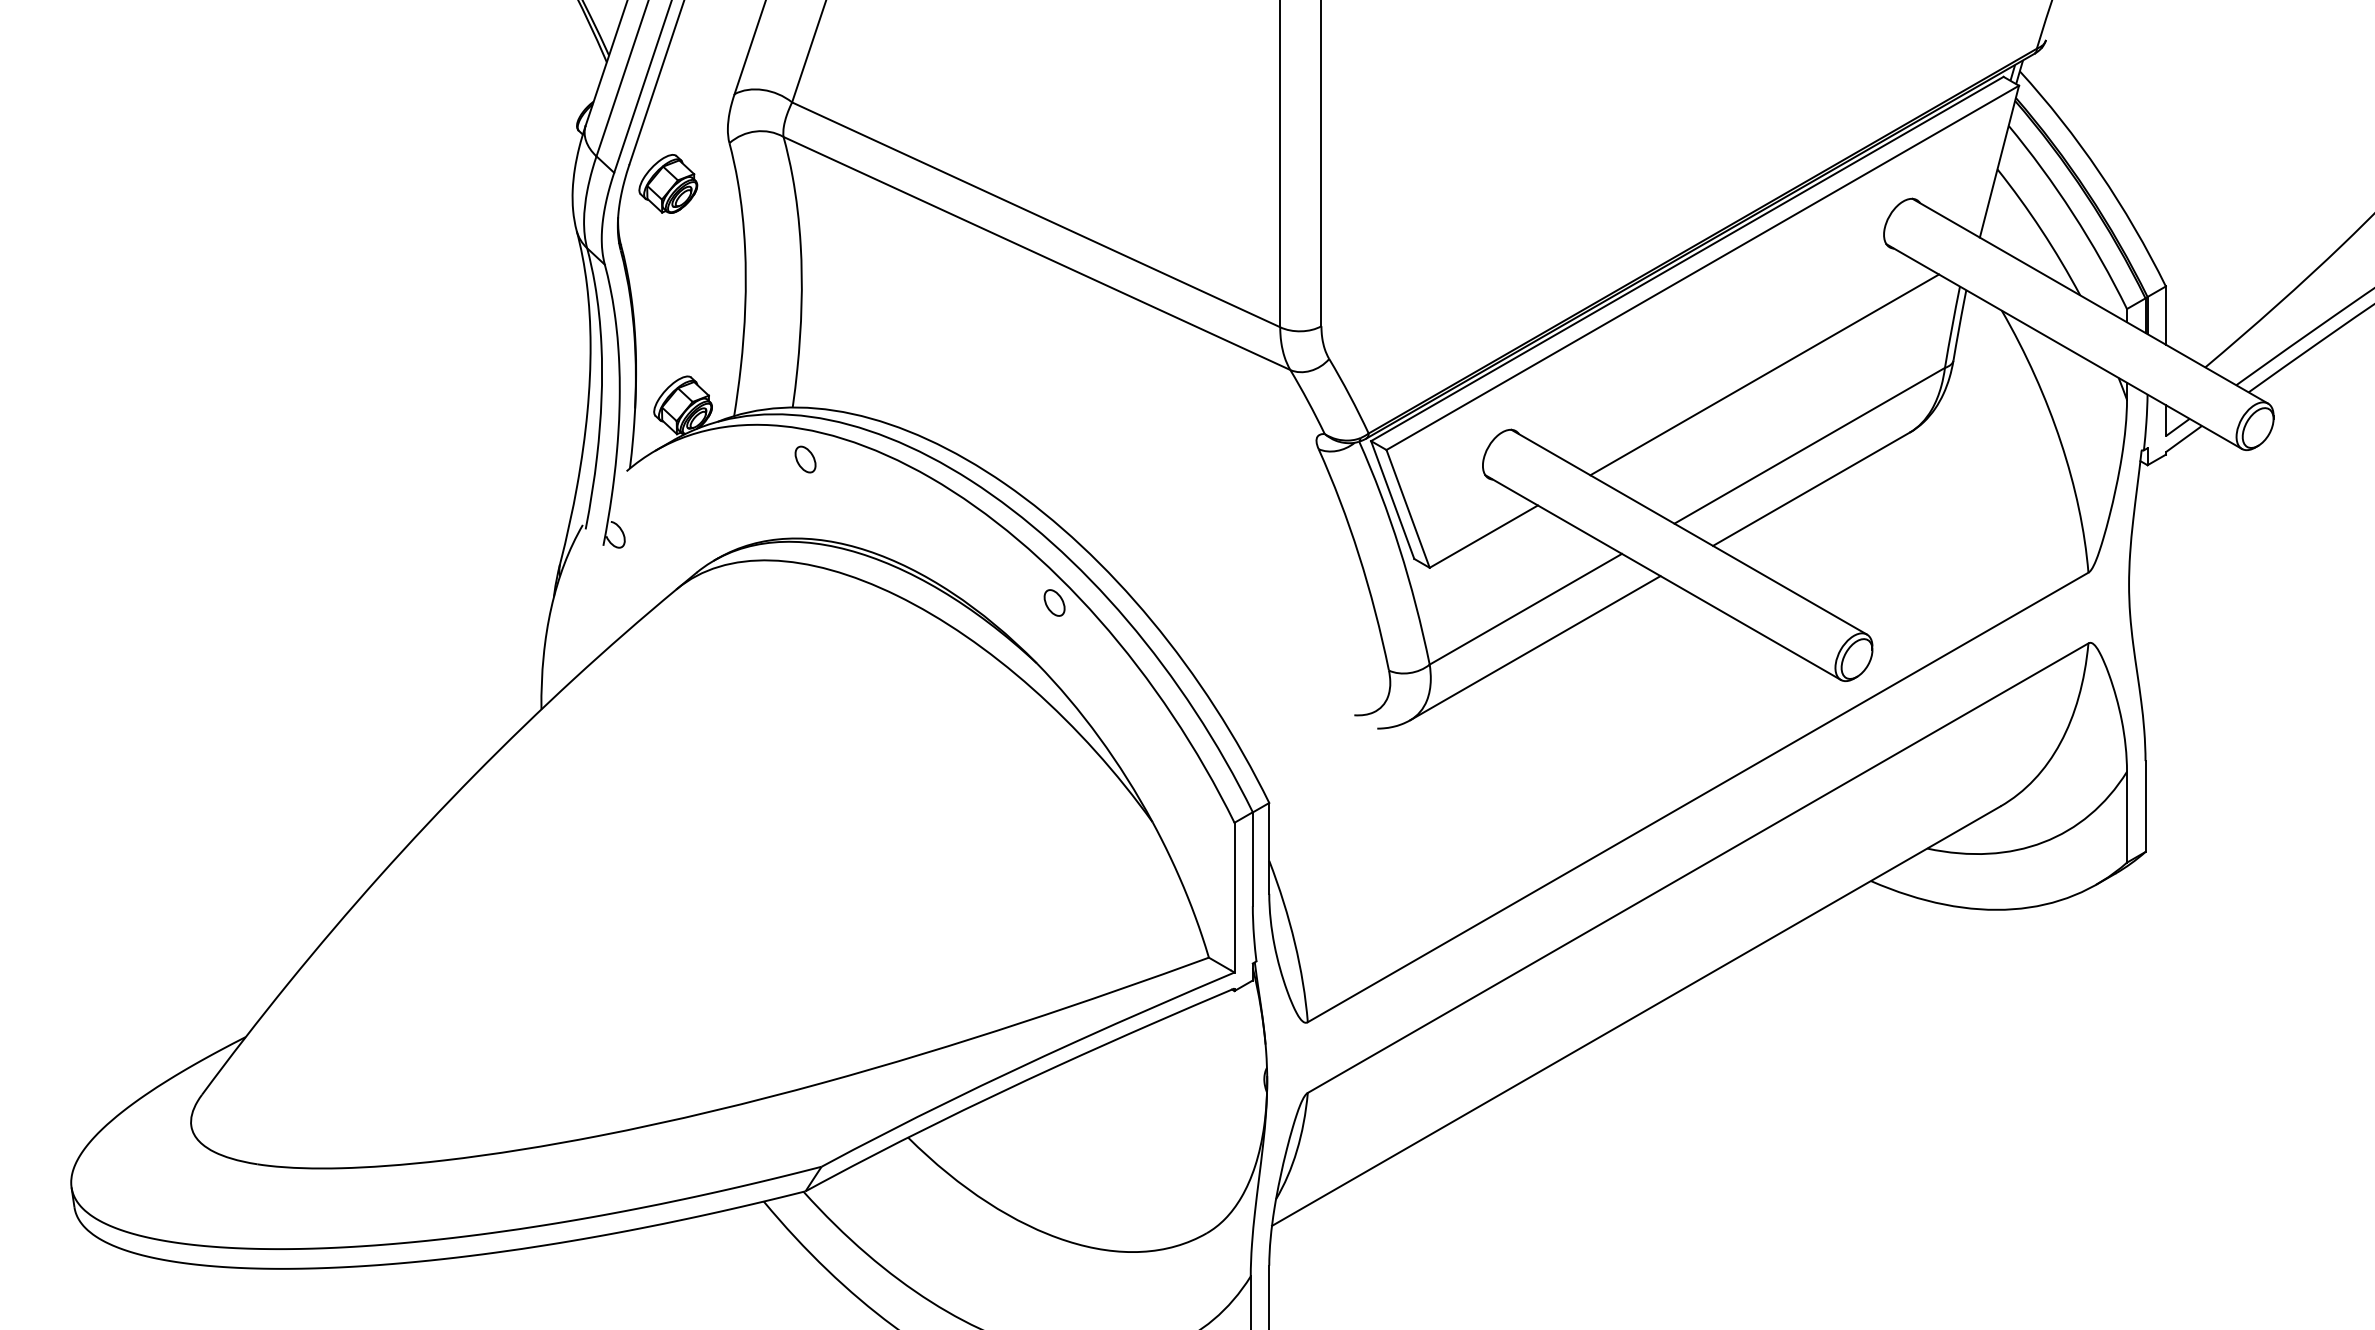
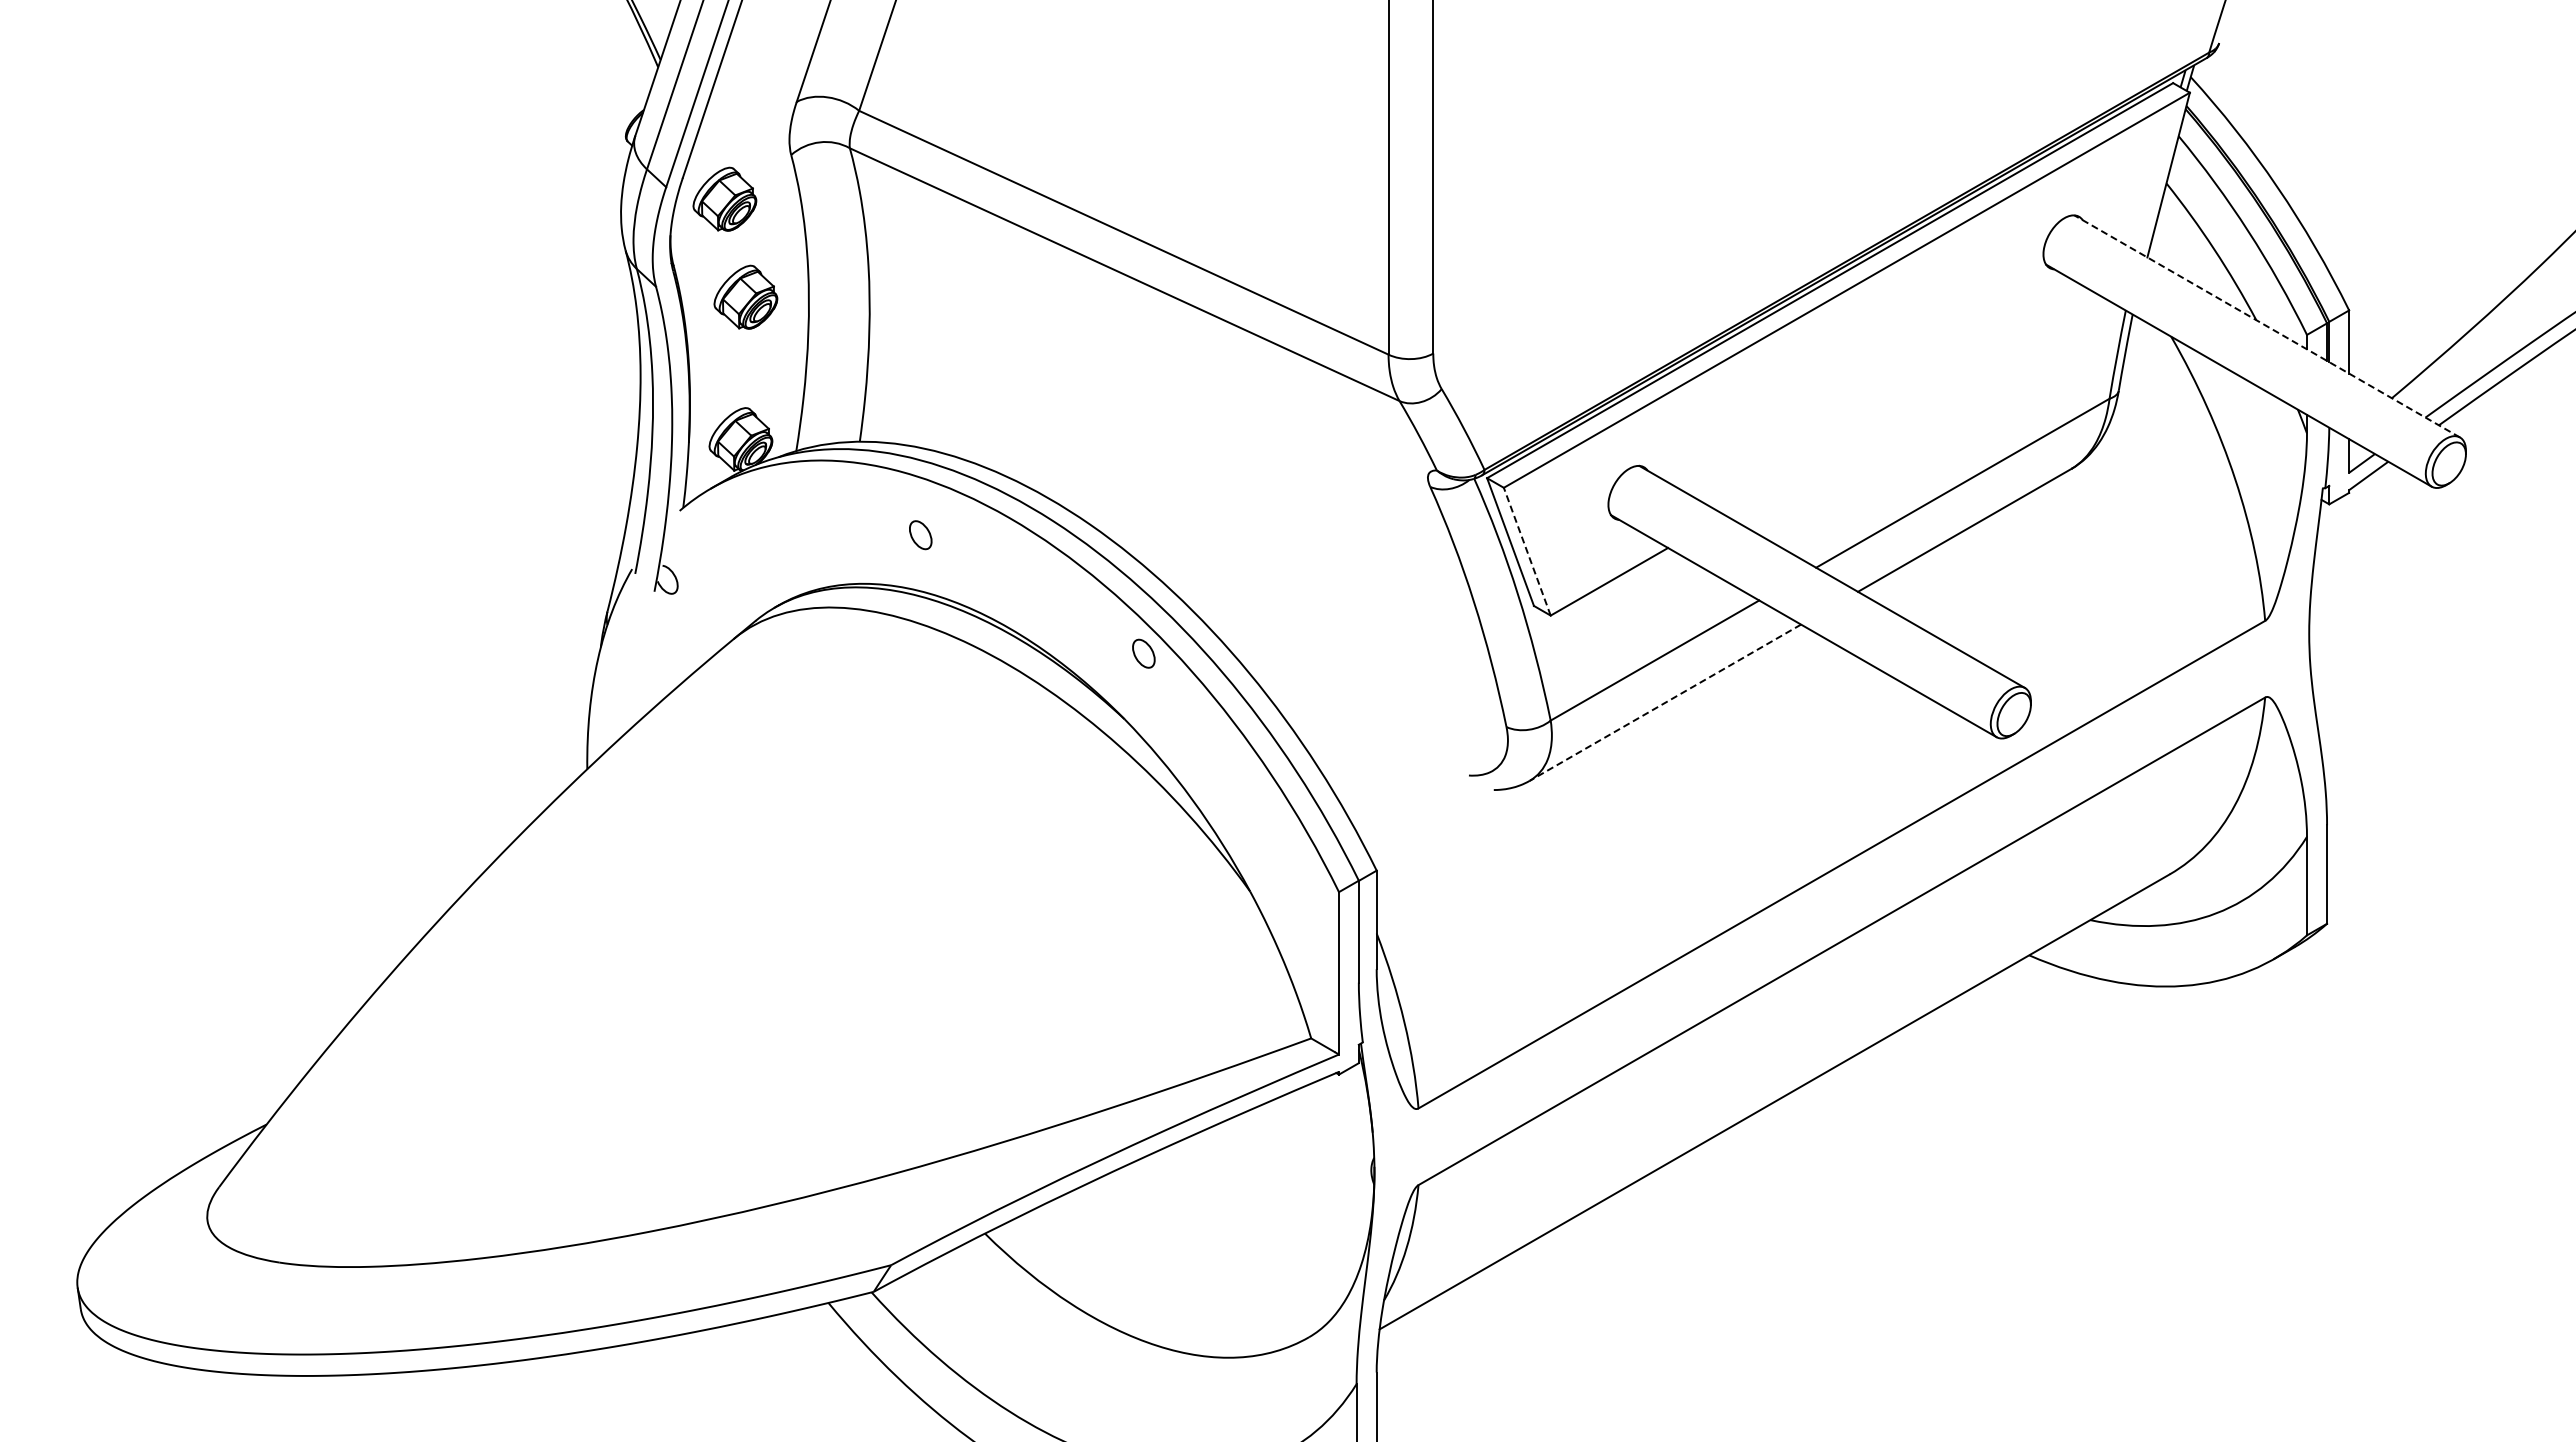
part: (687, 273) -> (745, 296), added
line: (2090, 301) -> (2267, 326), solid -> dashed
line: (1764, 375) -> (1913, 406), removed
part: (805, 459) -> (920, 535), moved
line: (1408, 508) -> (1527, 551), solid -> dashed
line: (1535, 647) -> (1665, 702), solid -> dashed

